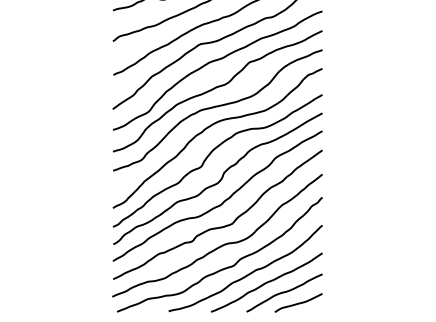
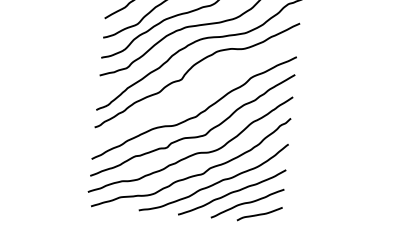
curve: (219, 179) -> (197, 92), removed

